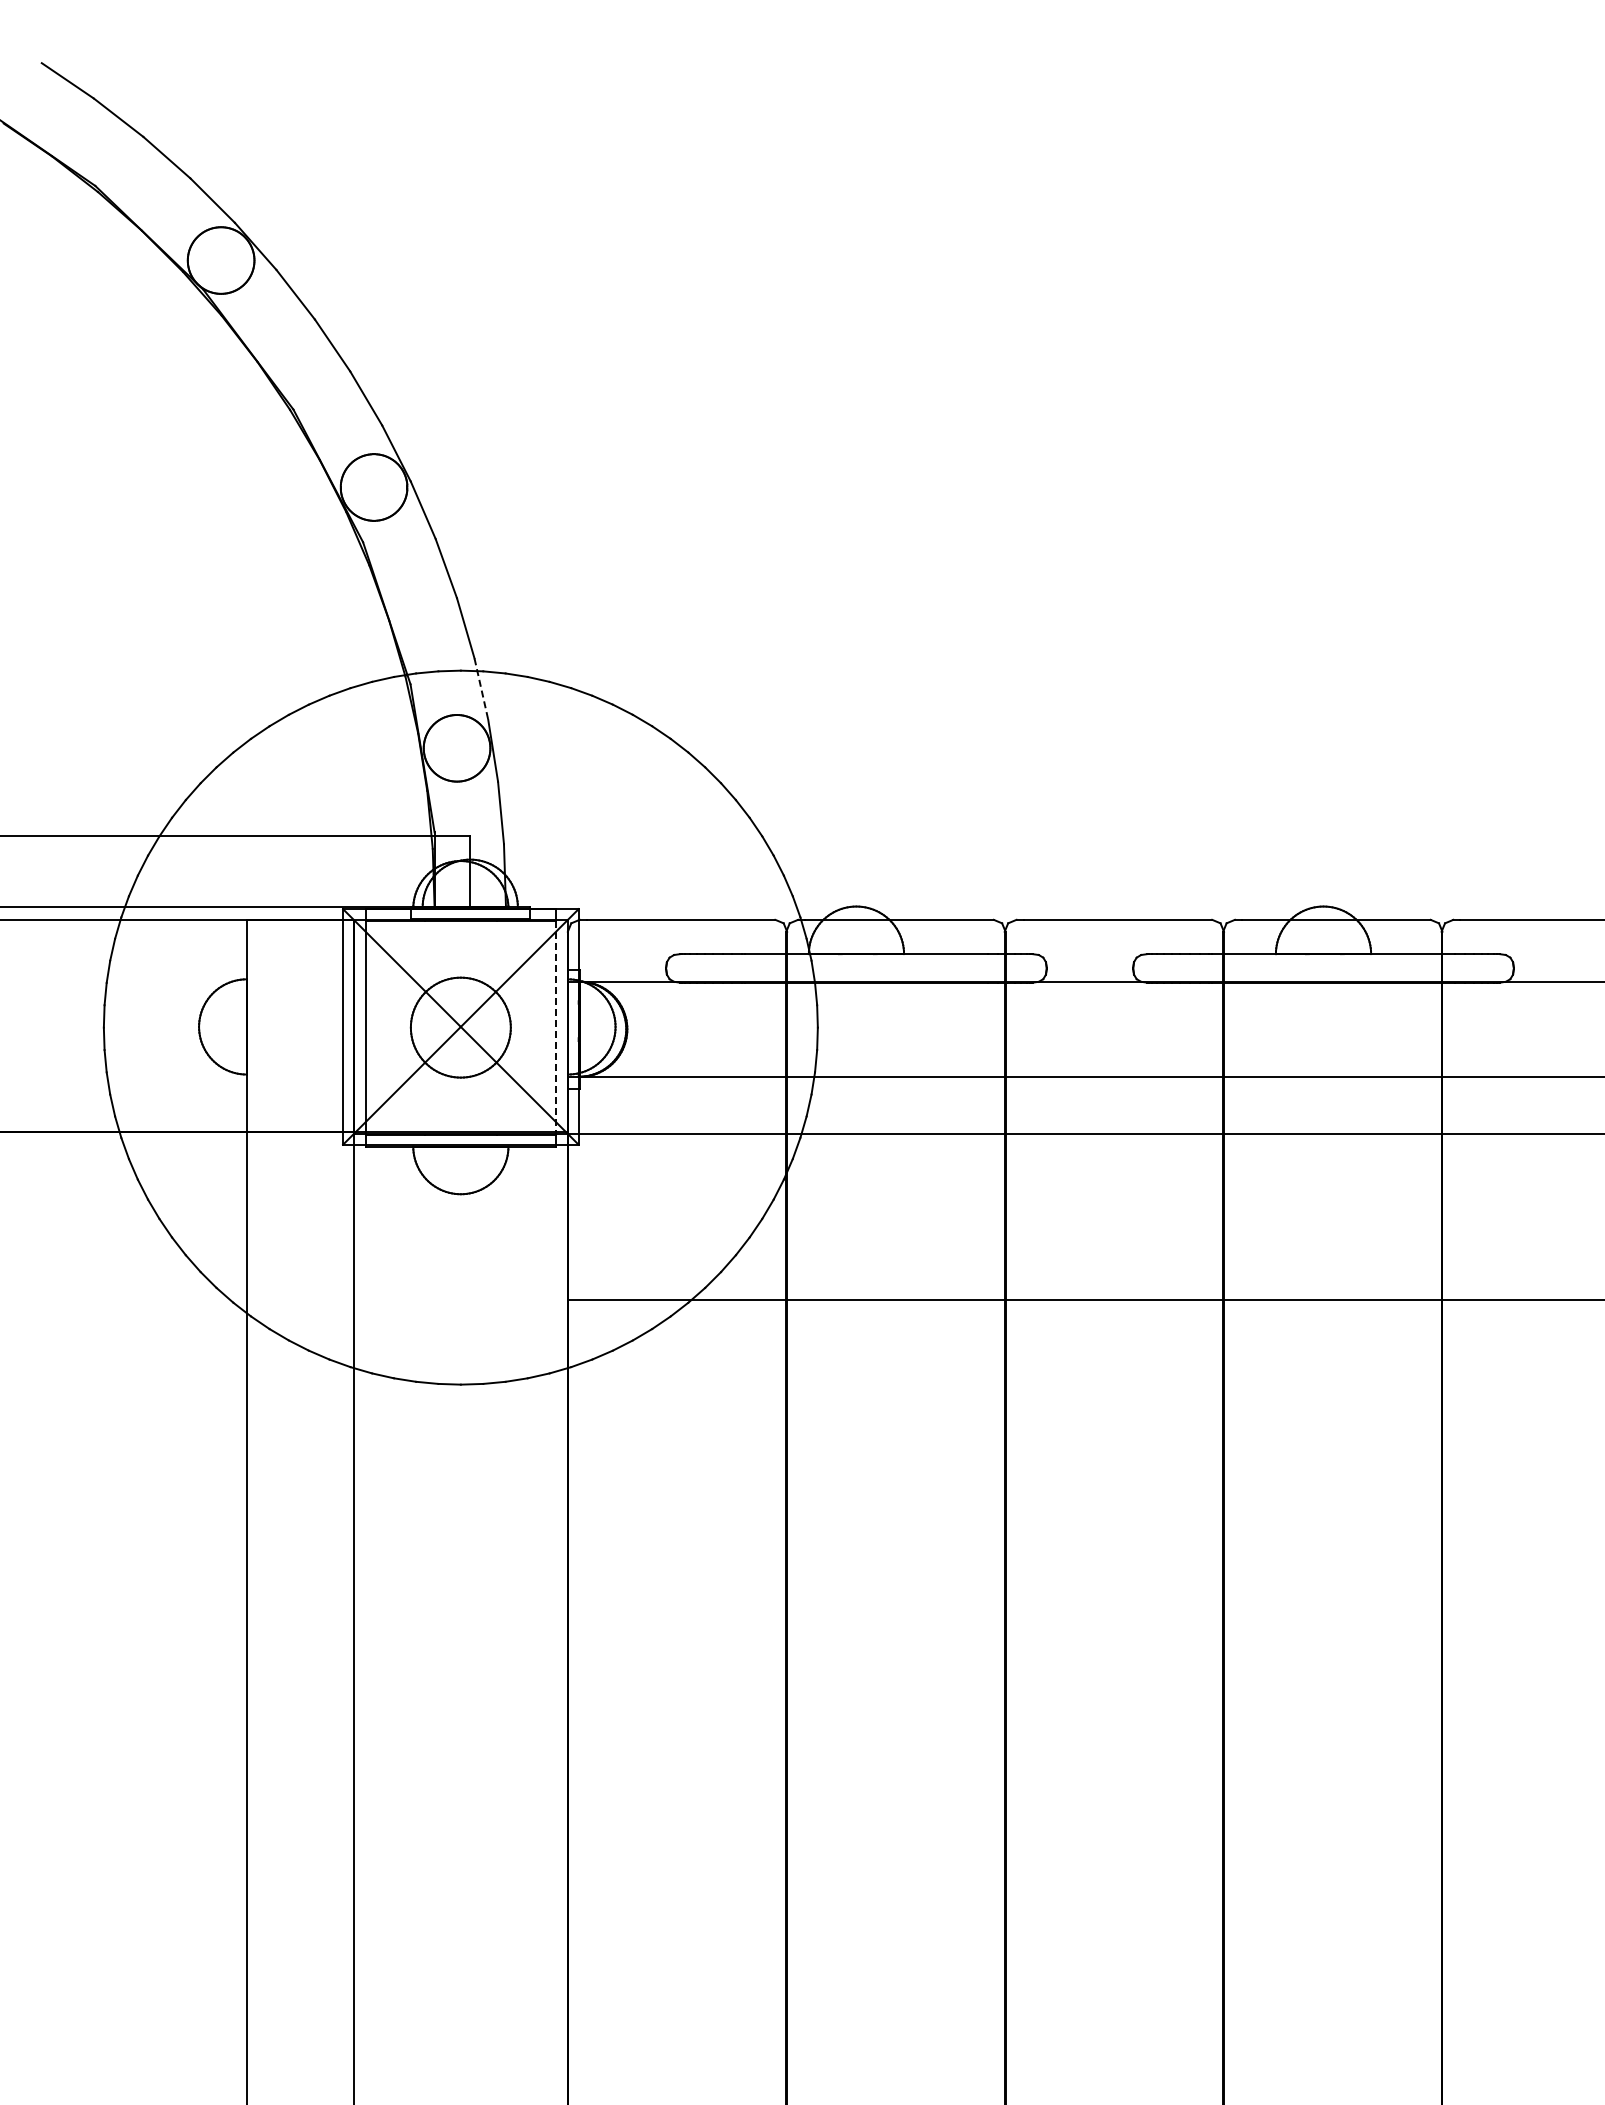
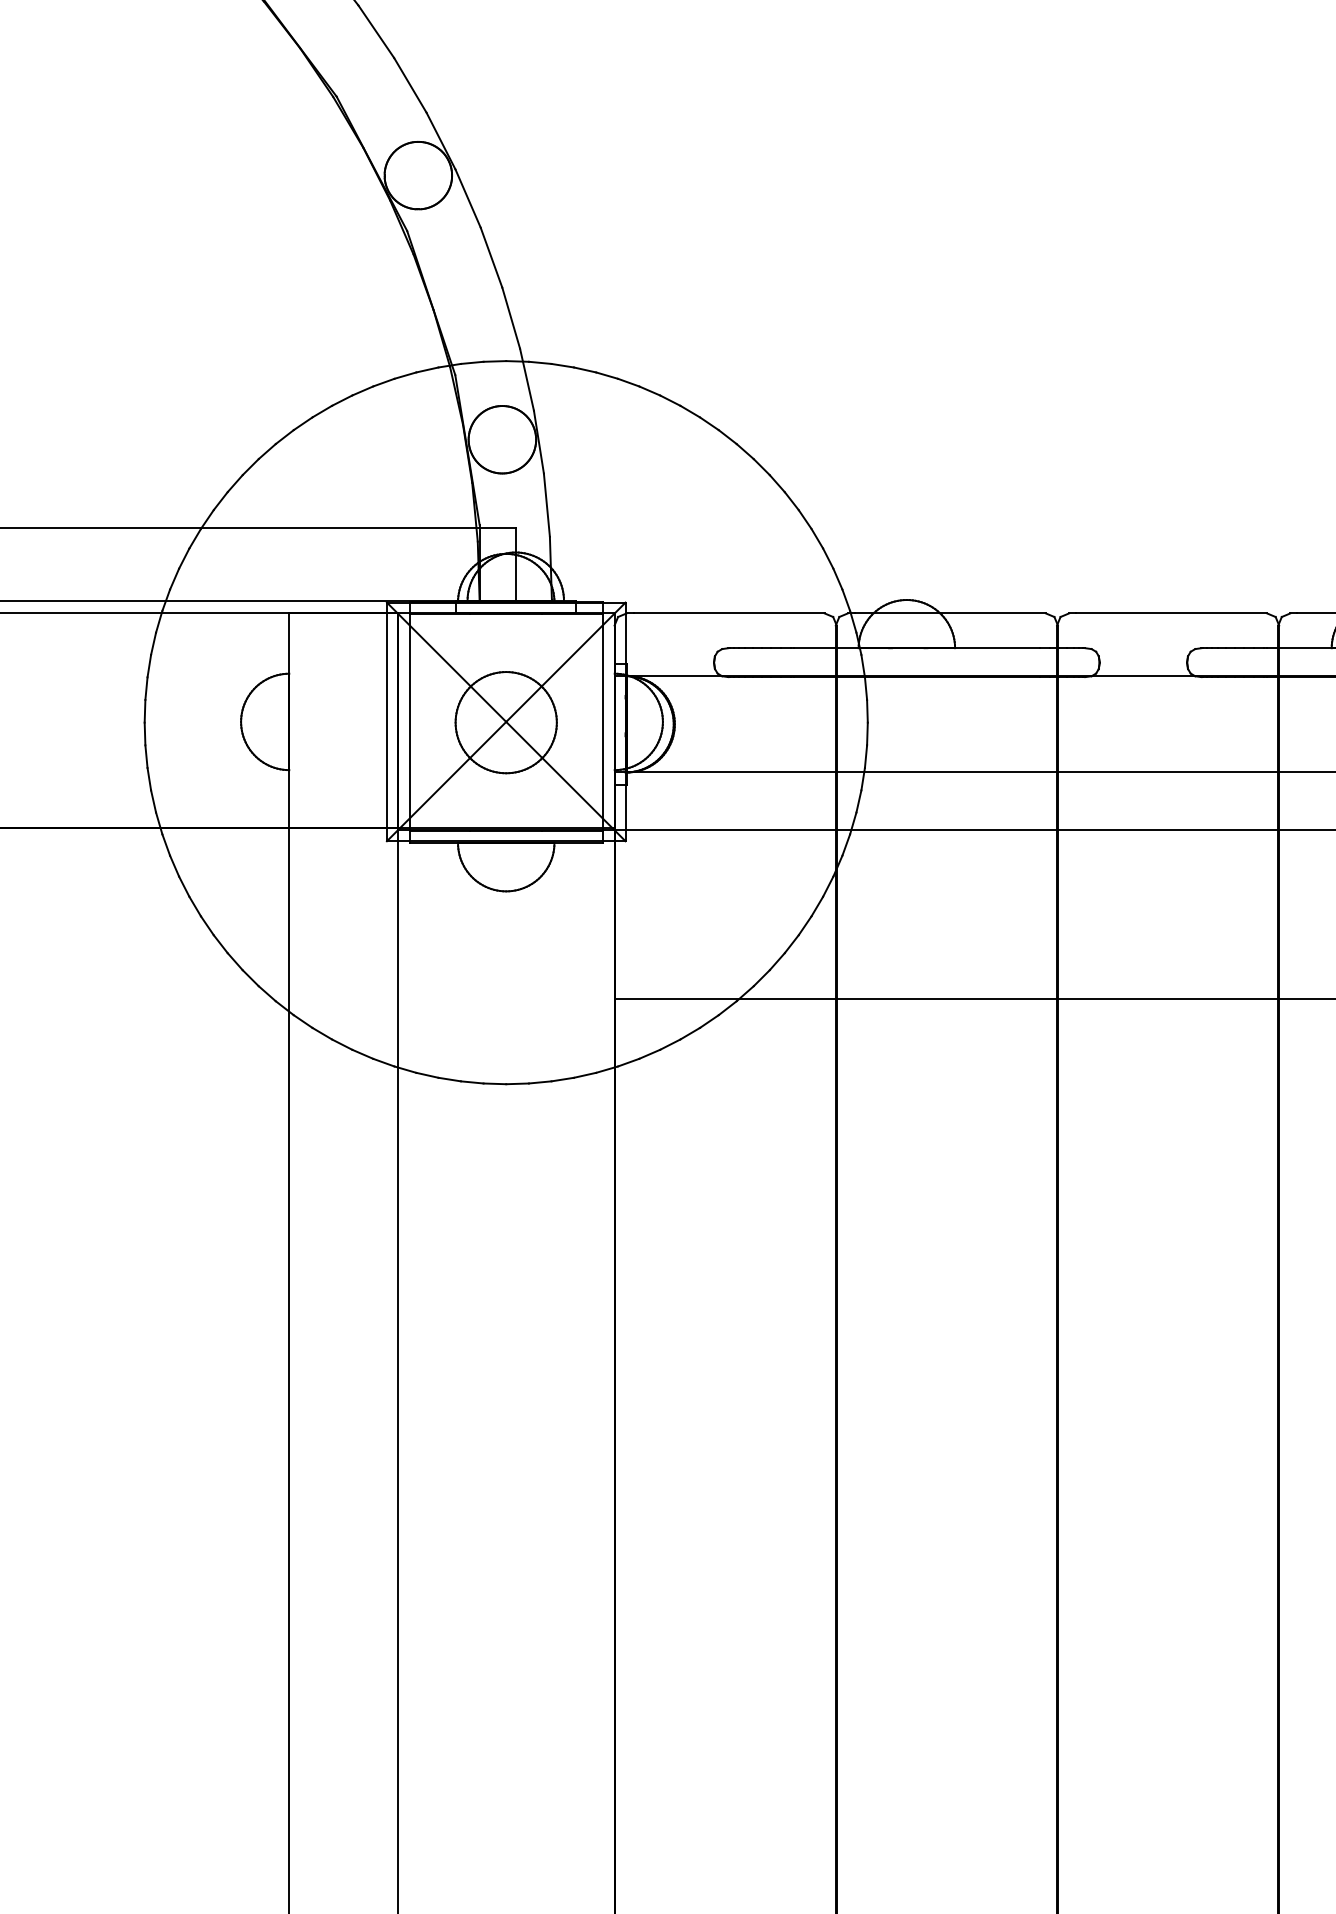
line: (481, 689) -> (527, 380), dashed -> solid
line: (556, 1028) -> (603, 723), dashed -> solid

